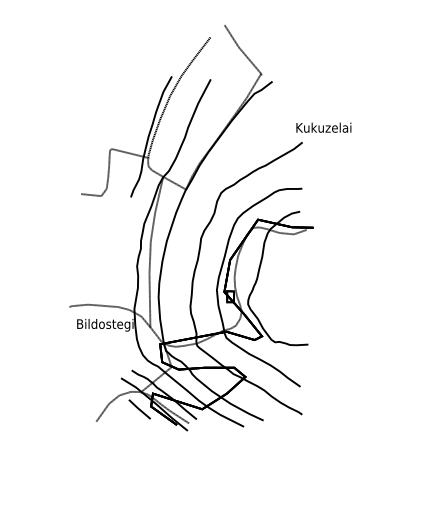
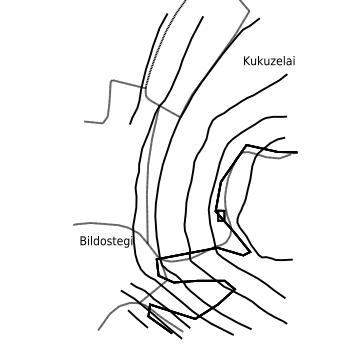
text: (323, 127) -> (268, 60), moved

